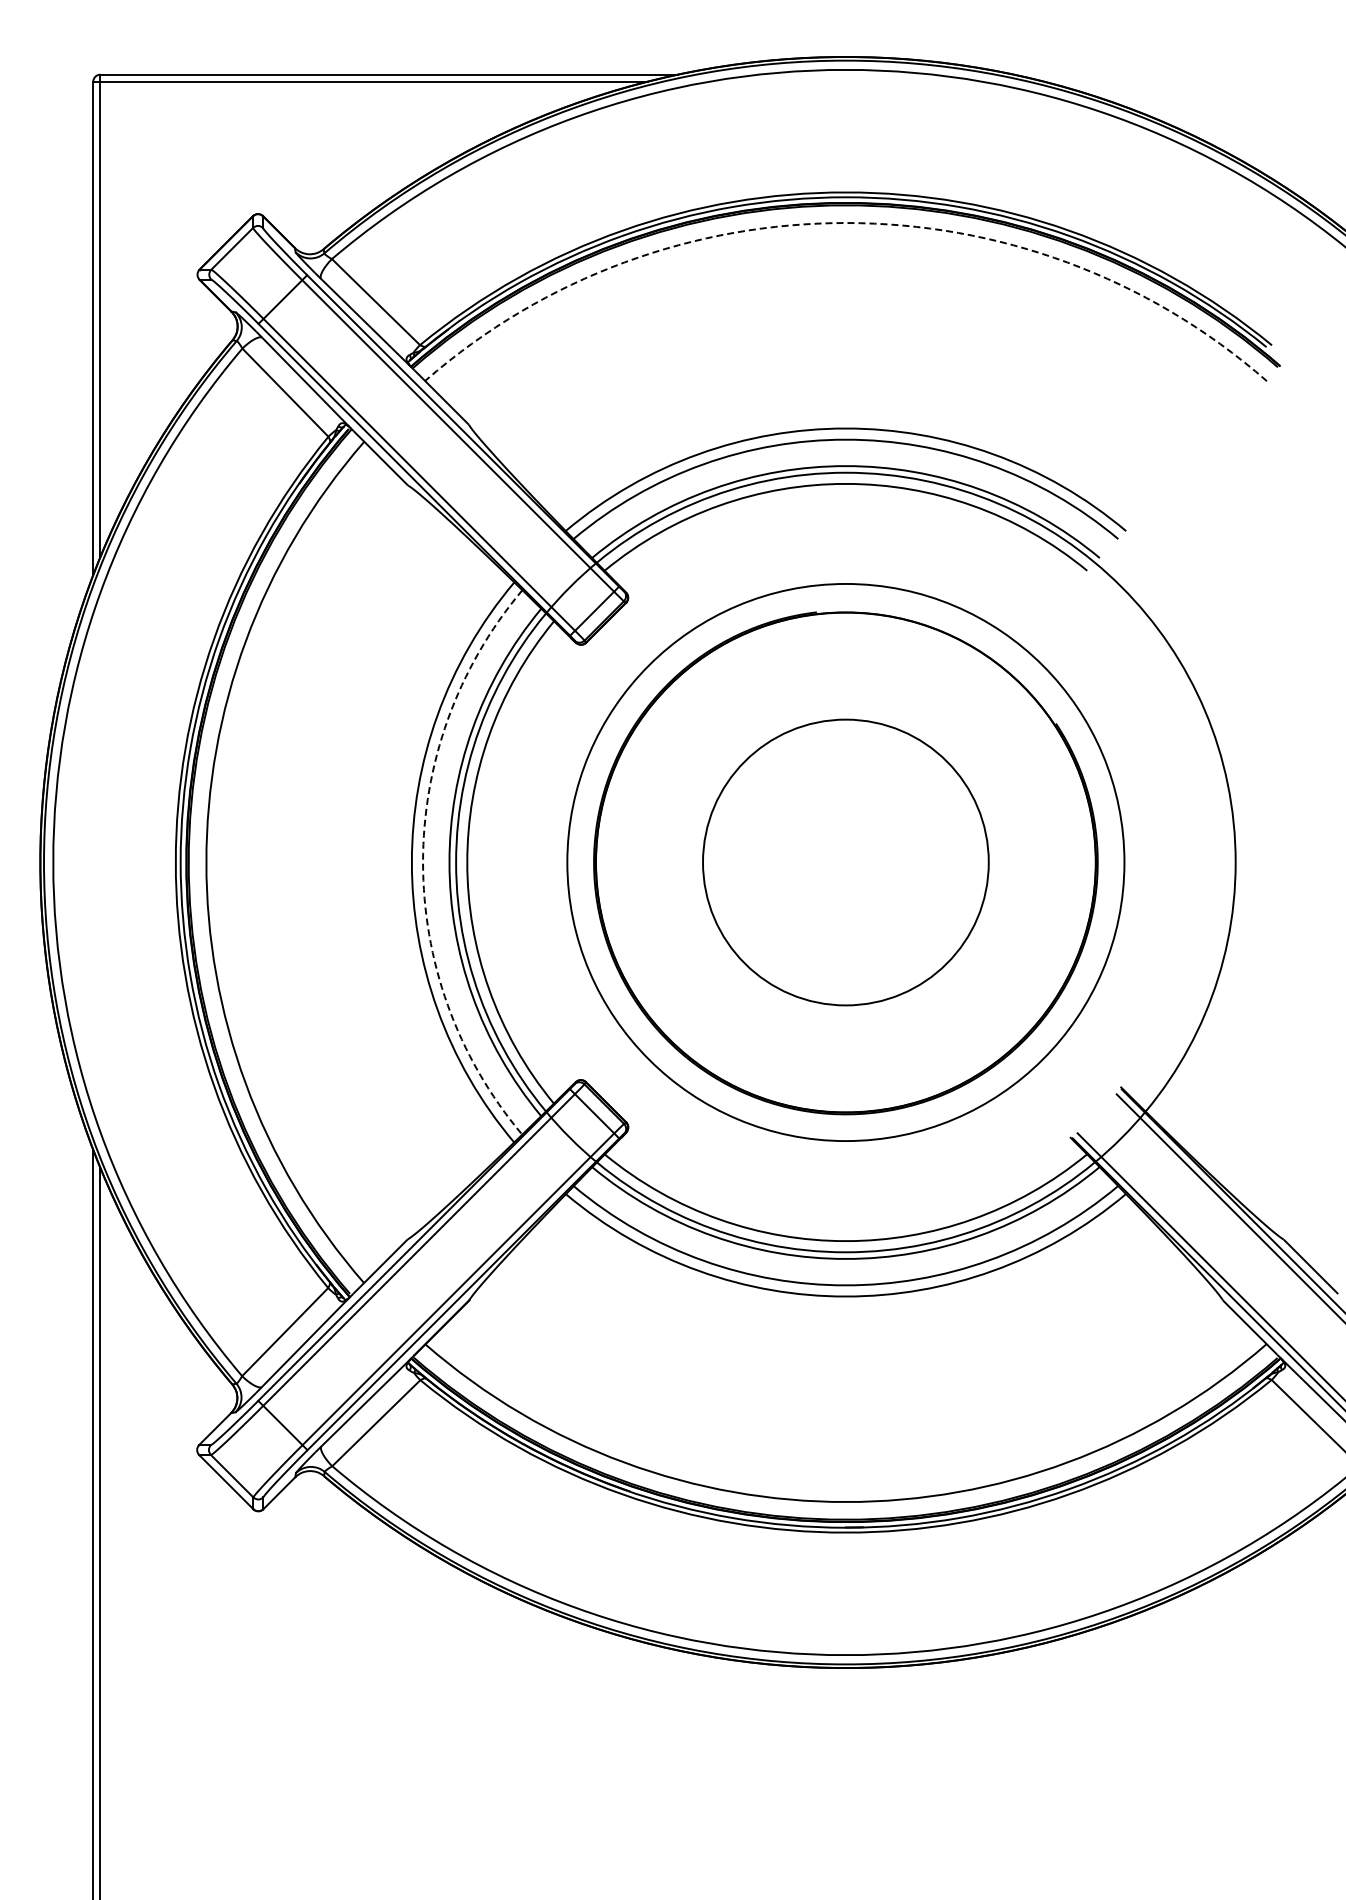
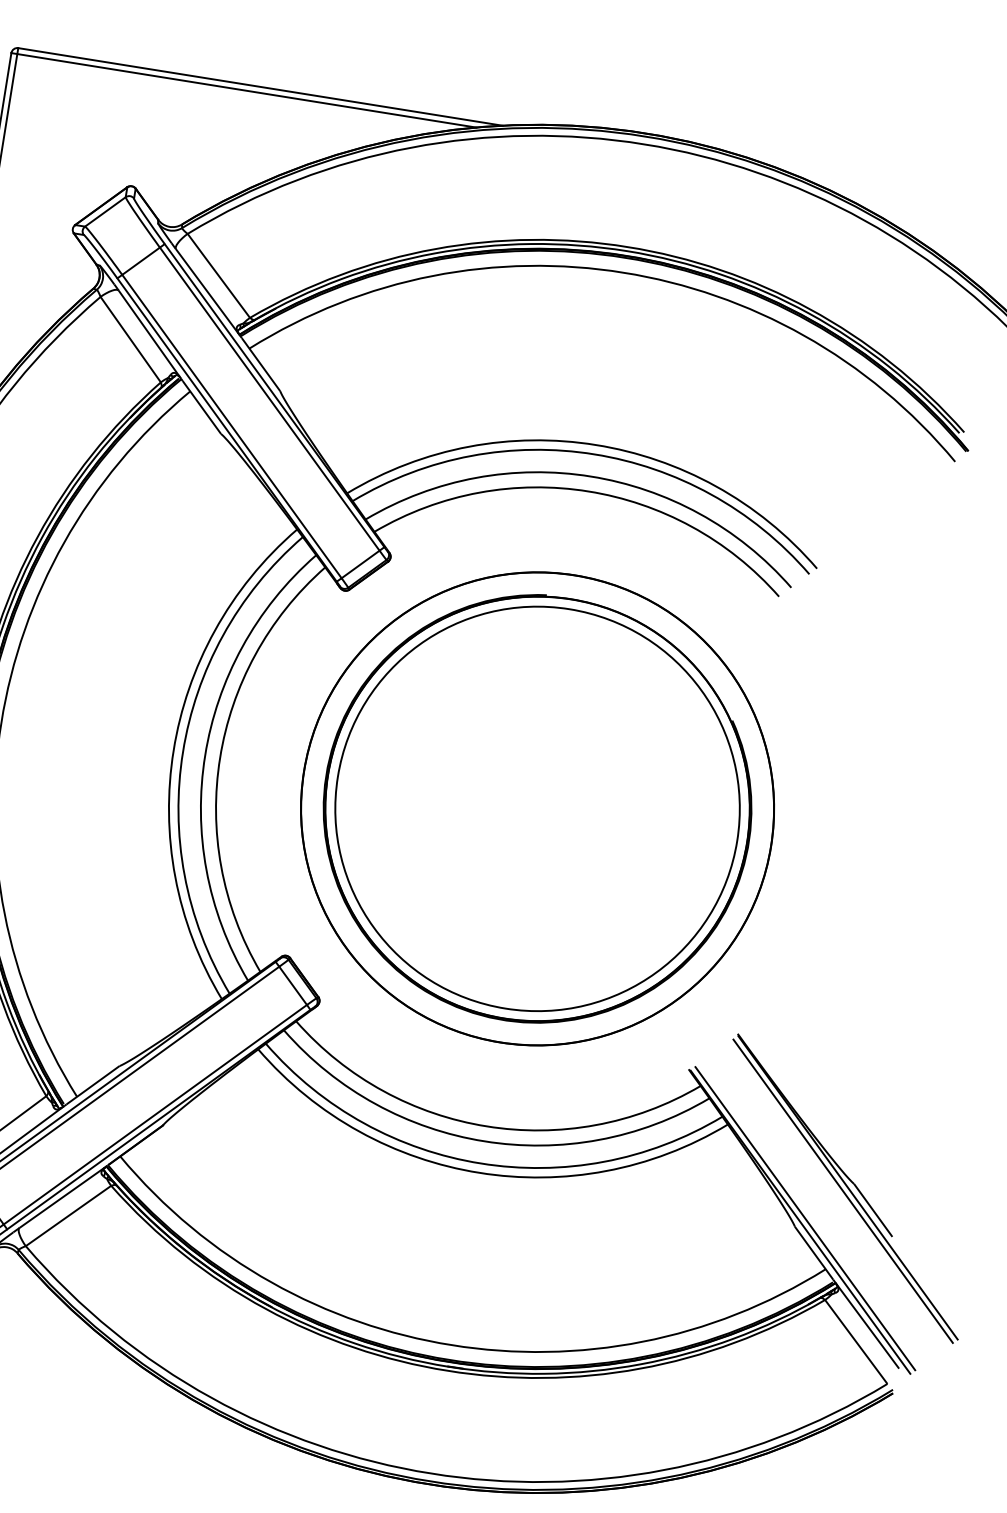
arc: (846, 223) -> (623, 273), dashed -> solid
arc: (423, 862) -> (183, 752), dashed -> solid
circle: (845, 862) -> (537, 808), size x0.71
circle: (845, 862) -> (537, 808), size x1.67

